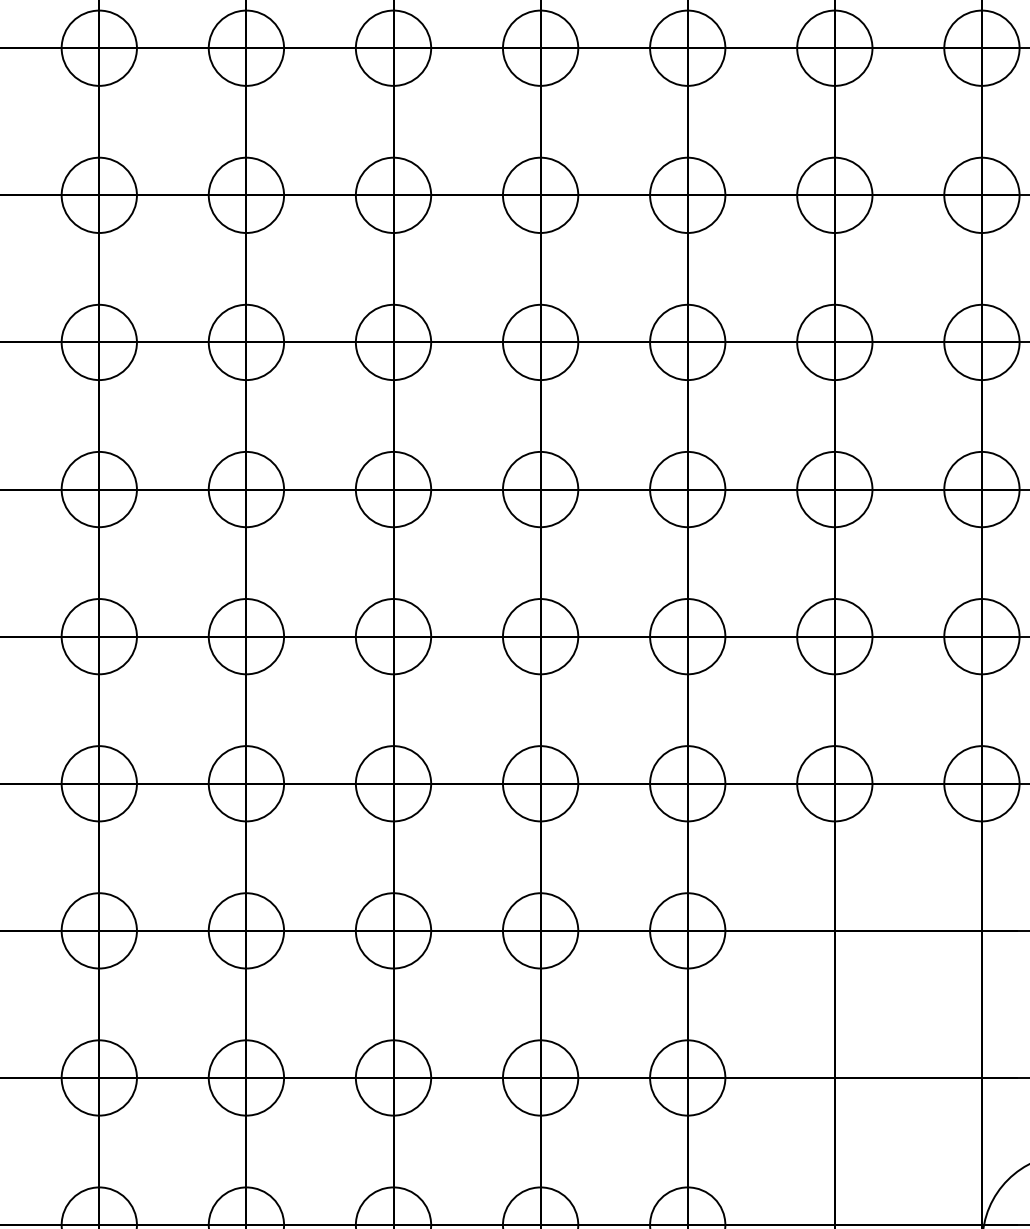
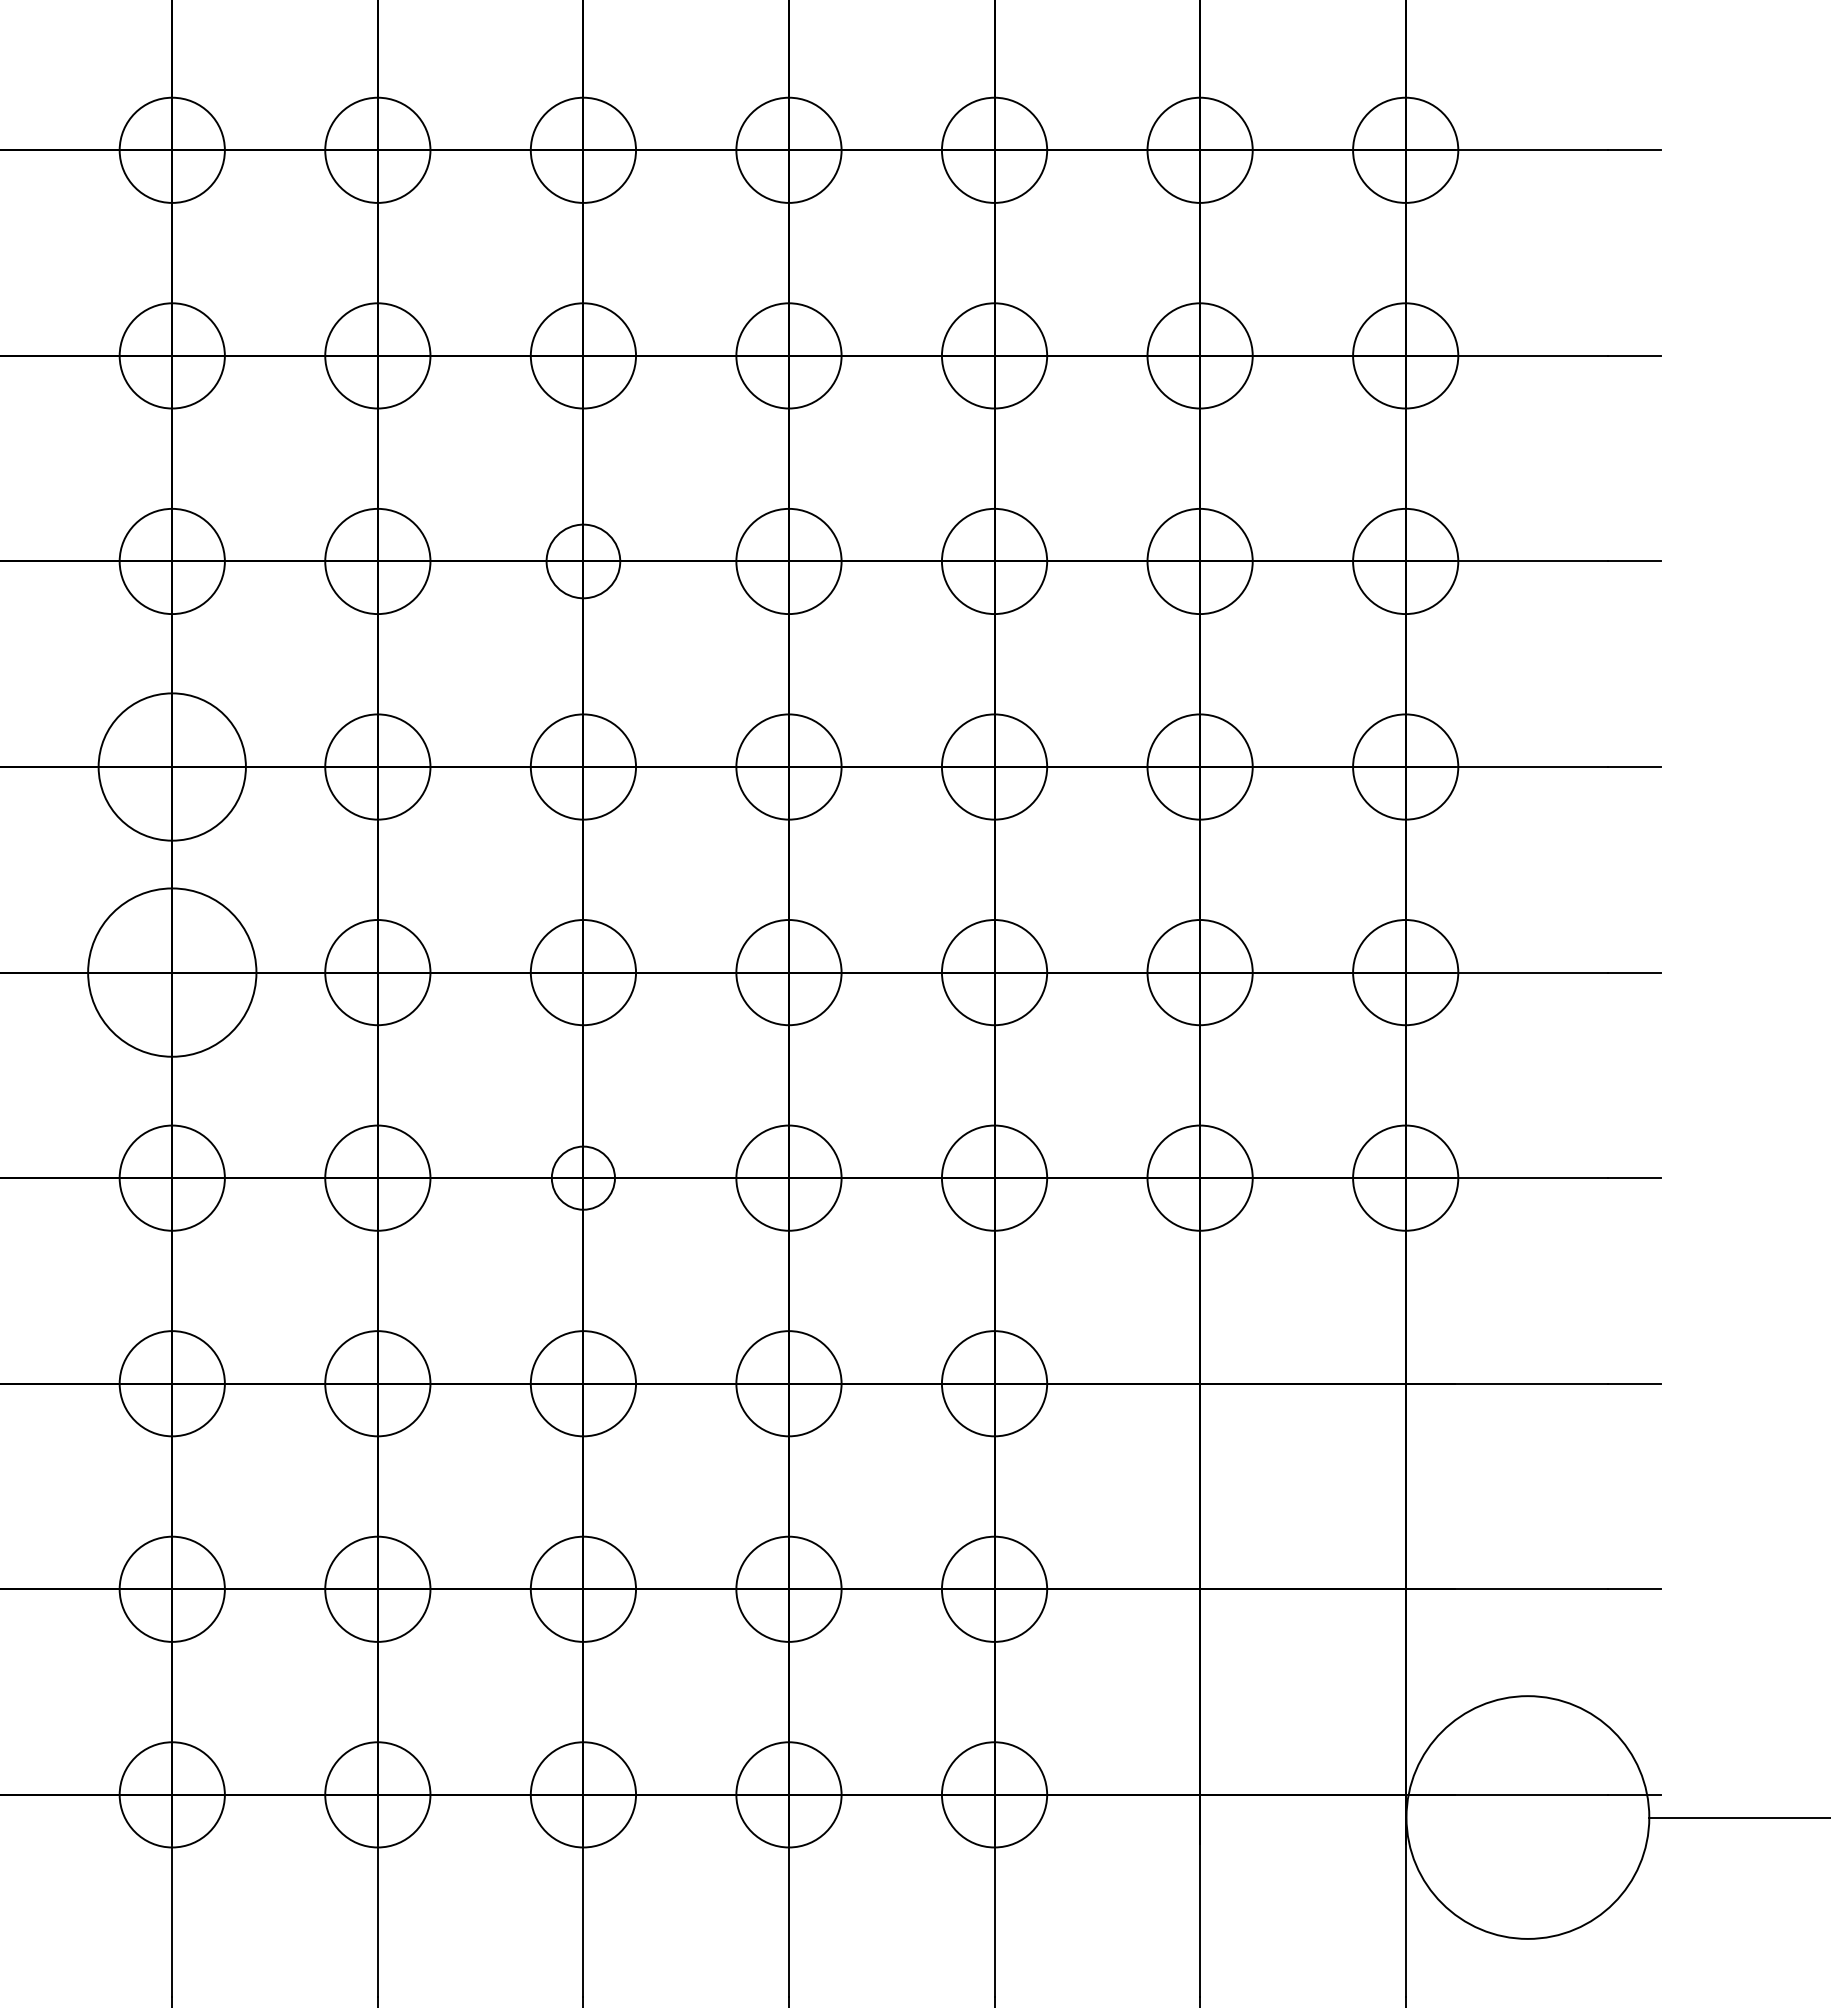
circle: (393, 342) -> (583, 561), size x0.7
circle: (98, 489) -> (171, 766), size x1.4
circle: (98, 636) -> (171, 972), size x1.6
circle: (393, 783) -> (583, 1177), size x0.6

